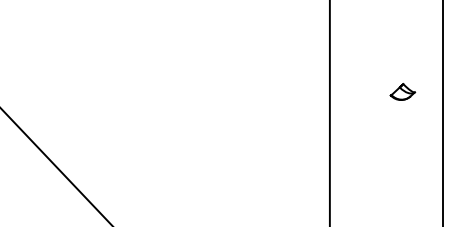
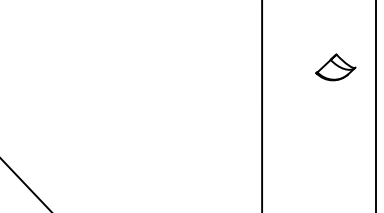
part: (402, 91) -> (335, 66), size x1.6

